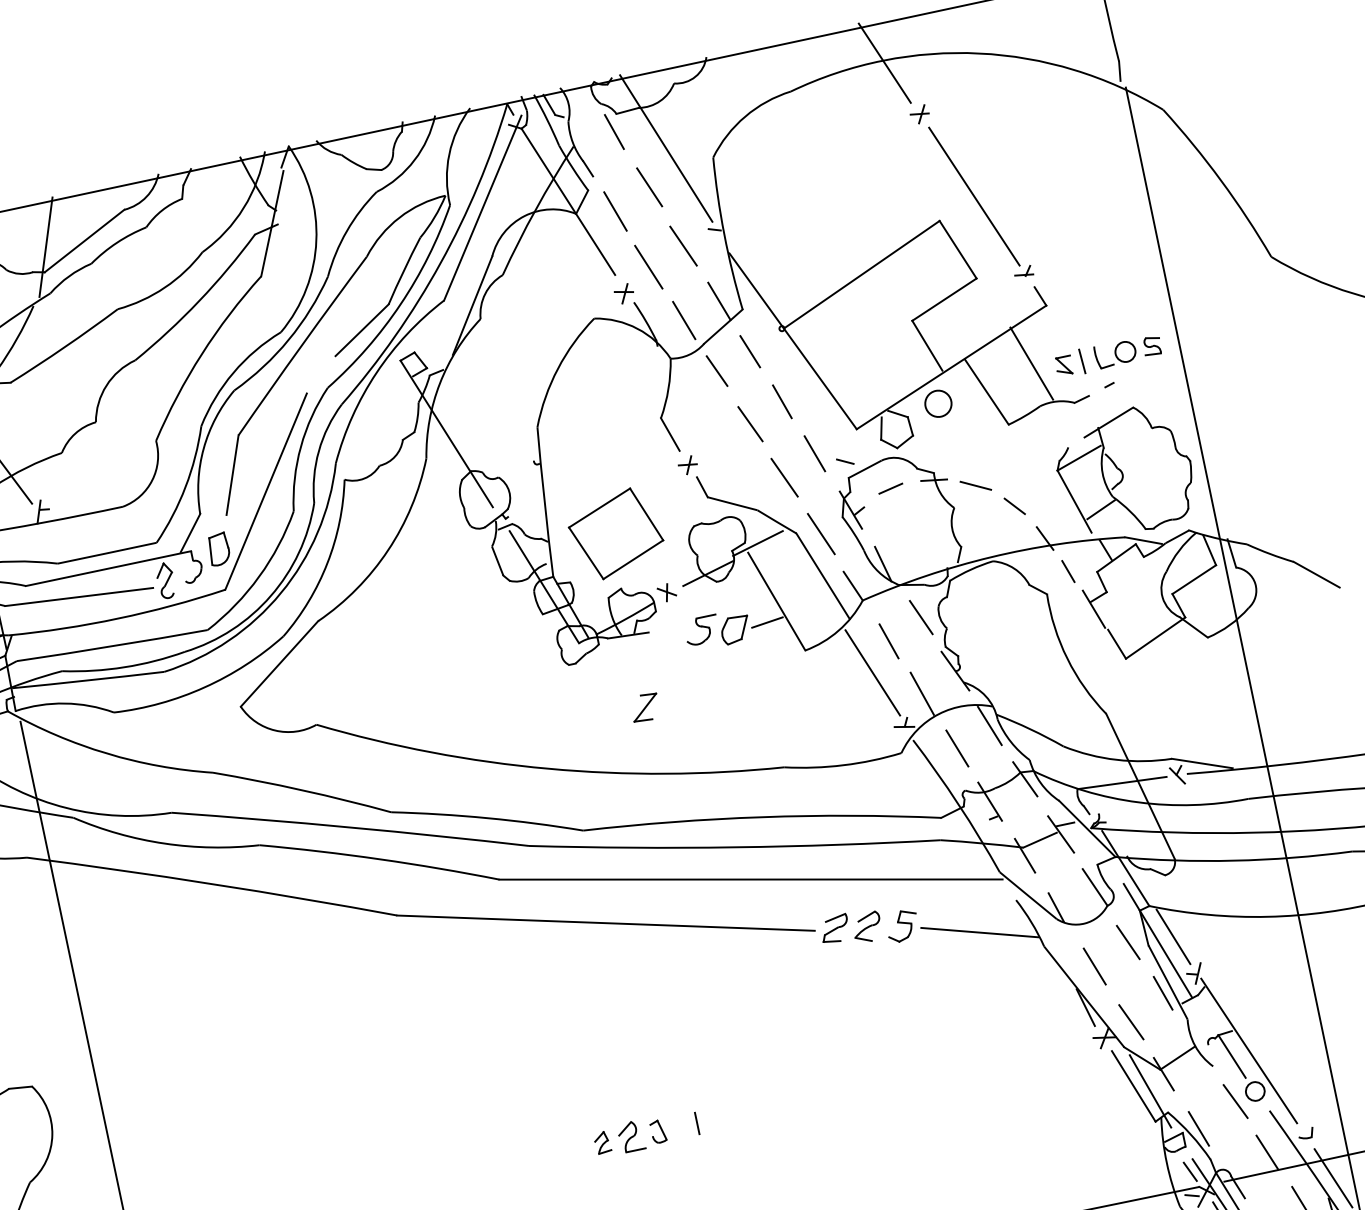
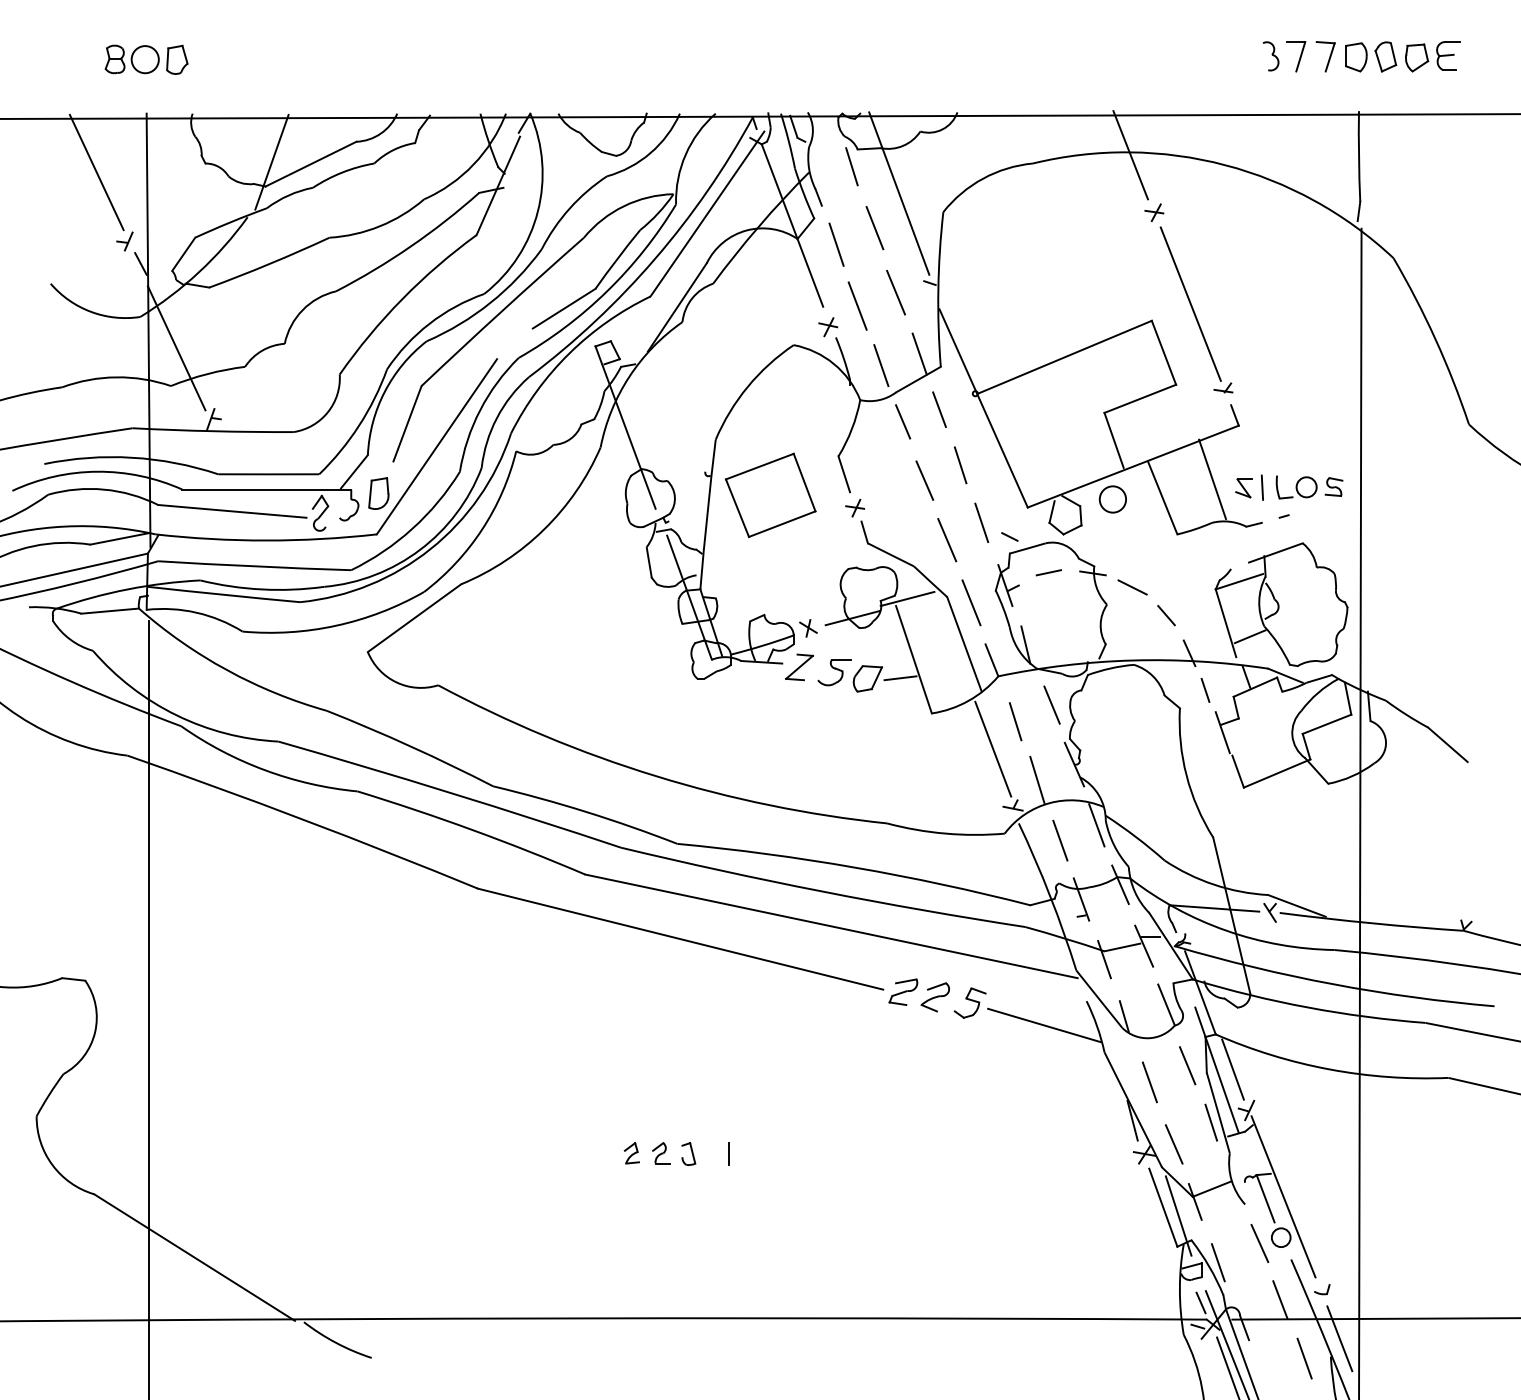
part: (615, 534) -> (770, 495), moved
part: (645, 707) -> (799, 667), moved
part: (631, 1136) -> (661, 1153), size x0.71

